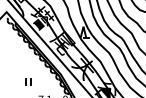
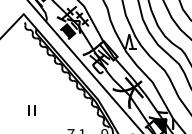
part: (28, 81) -> (31, 109), moved

